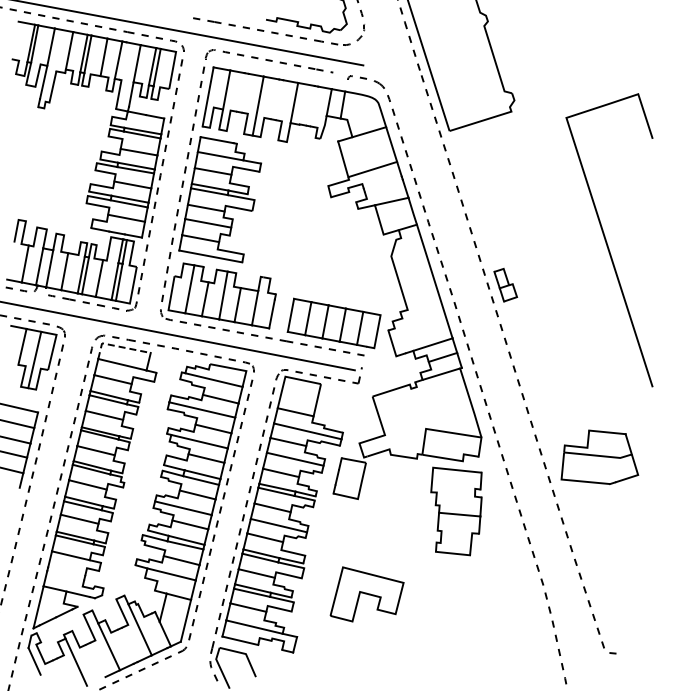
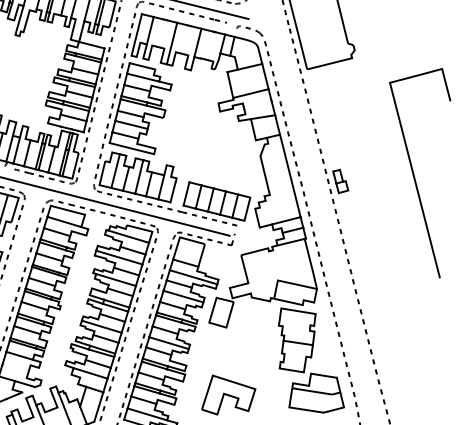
curve: (607, 242) -> (413, 173), moved
line: (117, 346) -> (61, 208), dashed -> solid
part: (599, 456) -> (317, 392), moved

